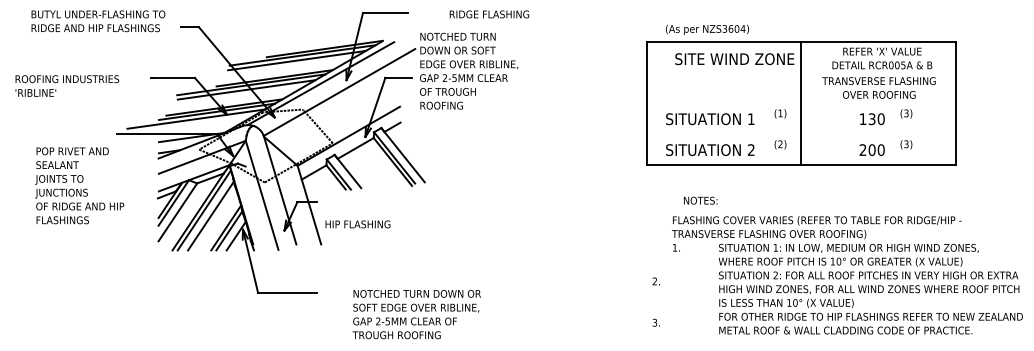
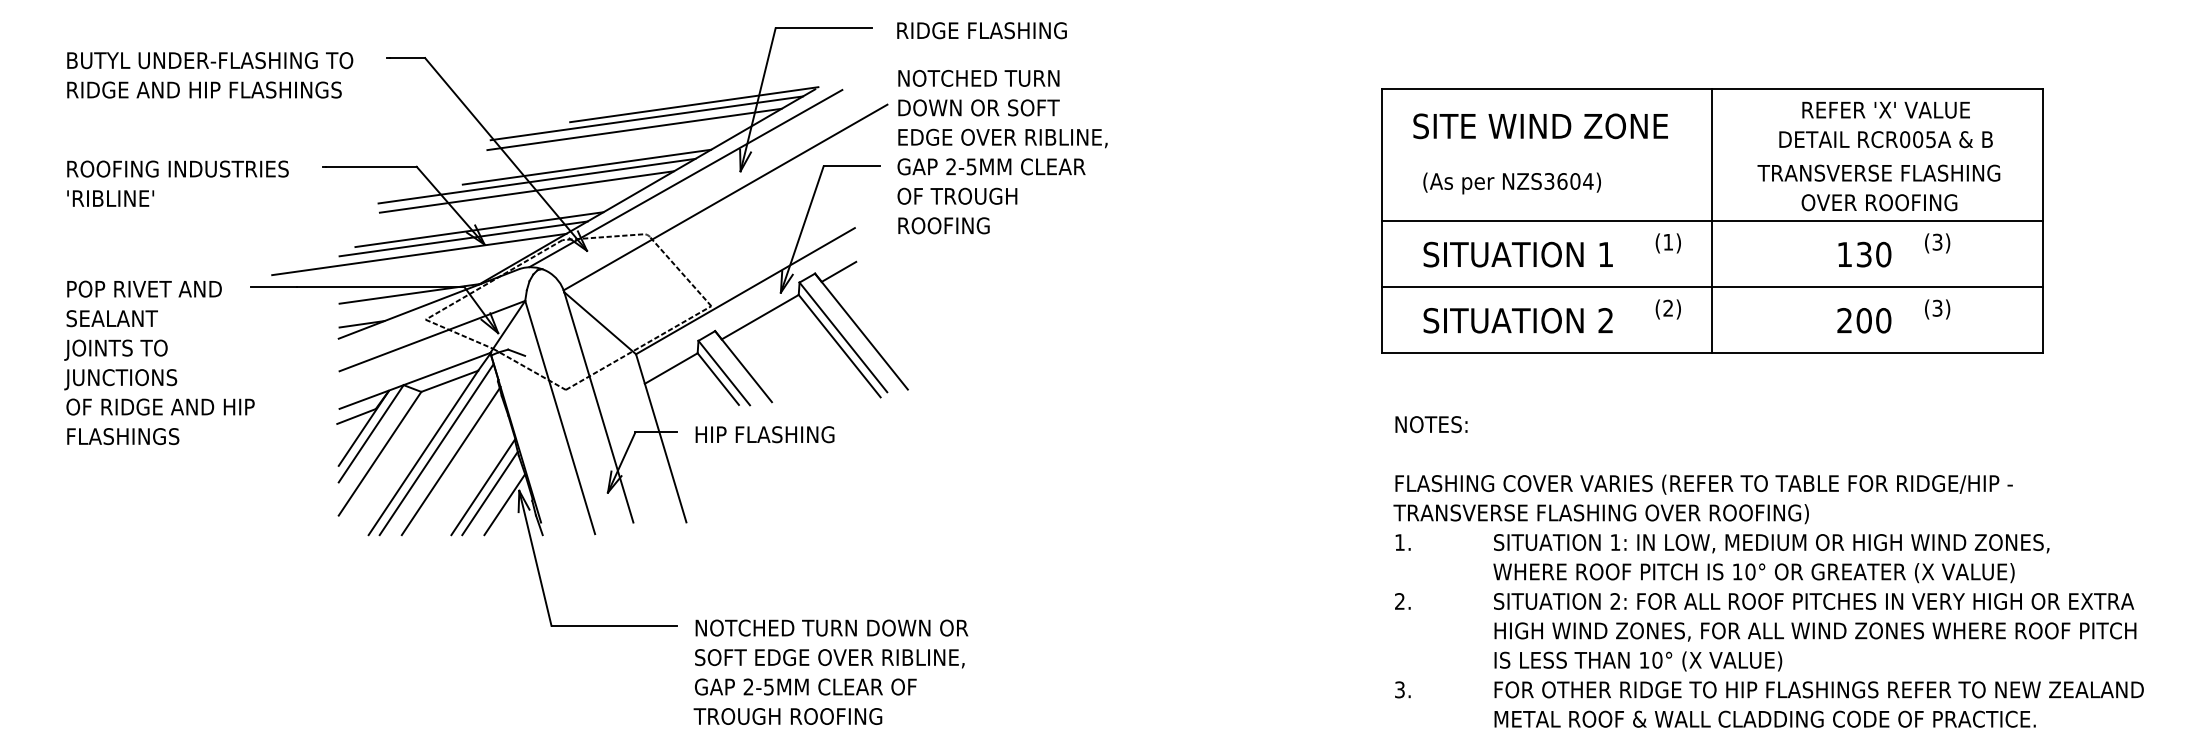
text: (489, 14) -> (982, 30), moved
text: (98, 21) -> (210, 75), moved
text: (707, 29) -> (1512, 182), moved
text: (734, 59) -> (1540, 127), moved
text: (67, 85) -> (178, 182), moved
line: (800, 103) -> (1711, 221), added
line: (800, 134) -> (1711, 287), added
text: (79, 185) -> (159, 362), moved
text: (700, 200) -> (1431, 424), moved
text: (357, 224) -> (764, 434), moved
text: (847, 275) -> (1768, 601), moved
text: (416, 314) -> (830, 672), moved

